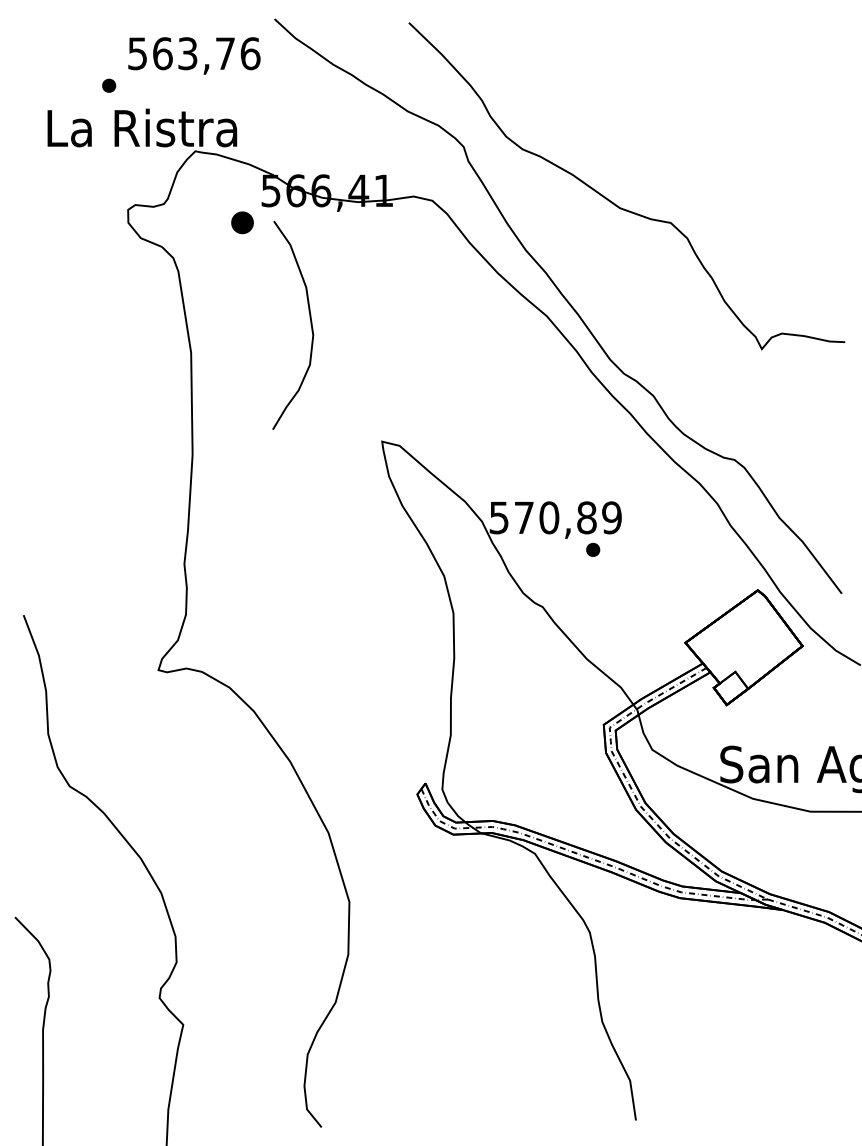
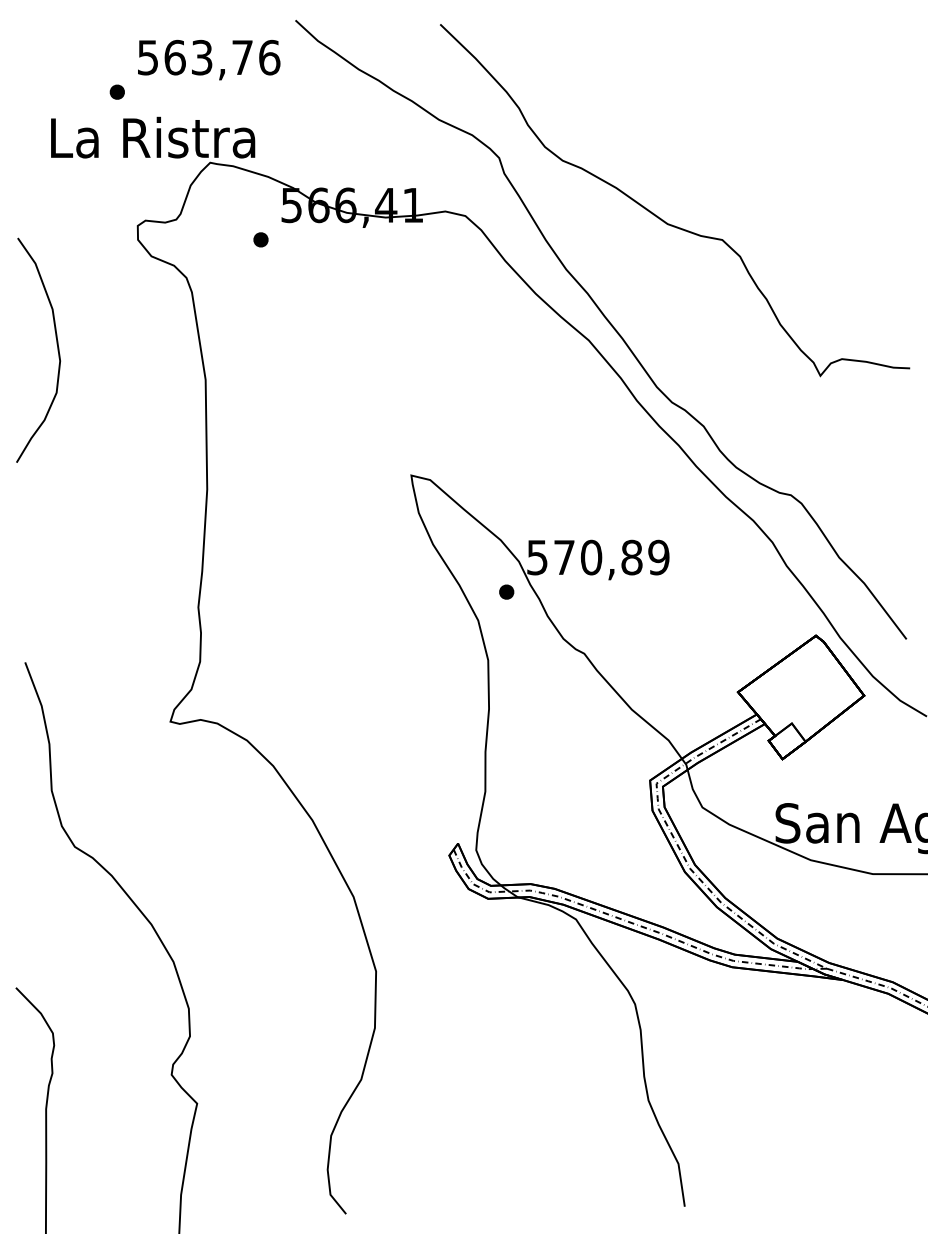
part: (242, 222) -> (260, 239), size x0.62
curve: (309, 320) -> (56, 344), moved
part: (593, 549) -> (506, 591), moved

